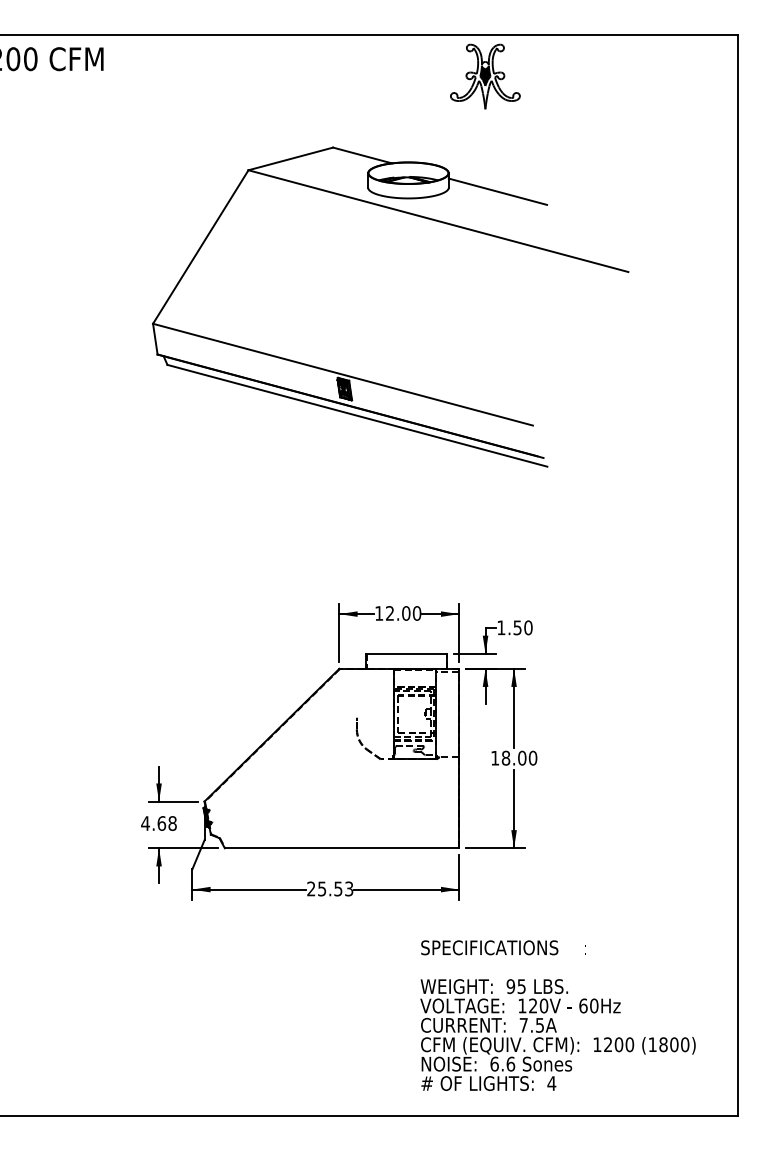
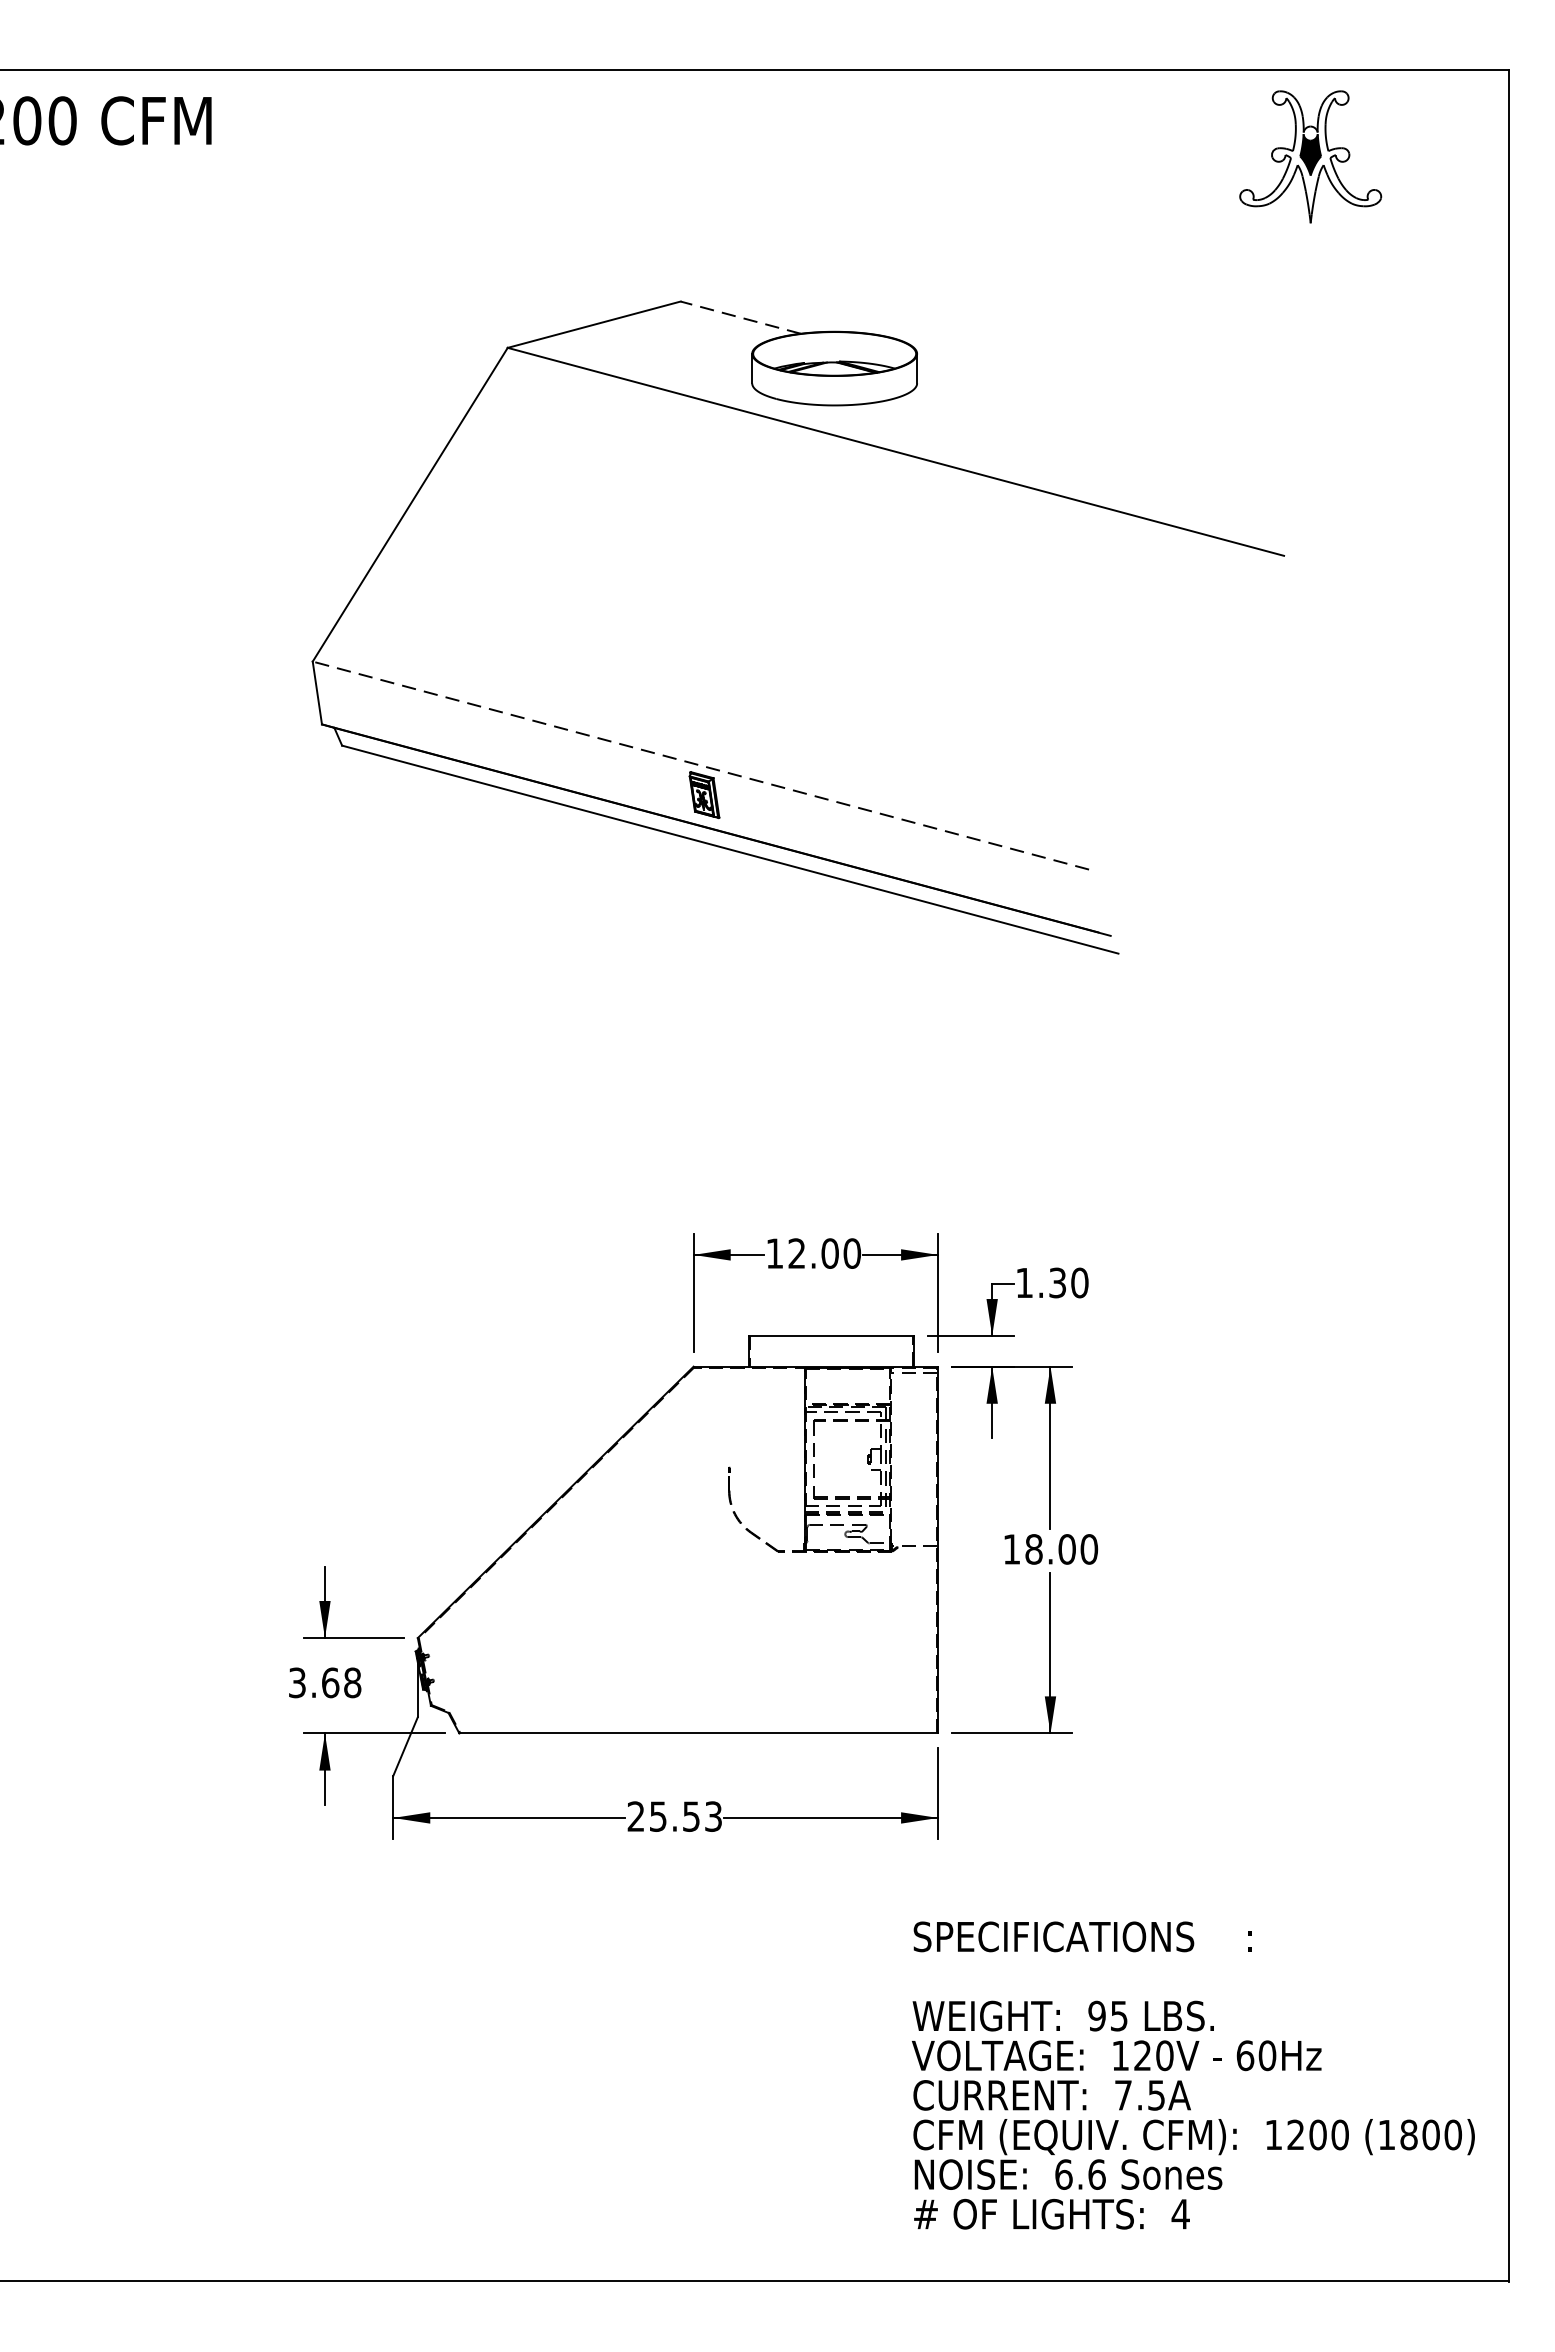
part: (485, 76) -> (1310, 156), moved
line: (362, 155) -> (740, 317), solid -> dashed
line: (497, 191) -> (1016, 391), removed
line: (343, 374) -> (701, 765), solid -> dashed
text: (517, 627) -> (1057, 1282), 1.50 -> 1.30
text: (145, 823) -> (297, 1682), 4.68 -> 3.68
text: (557, 1015) -> (1192, 2075), moved

